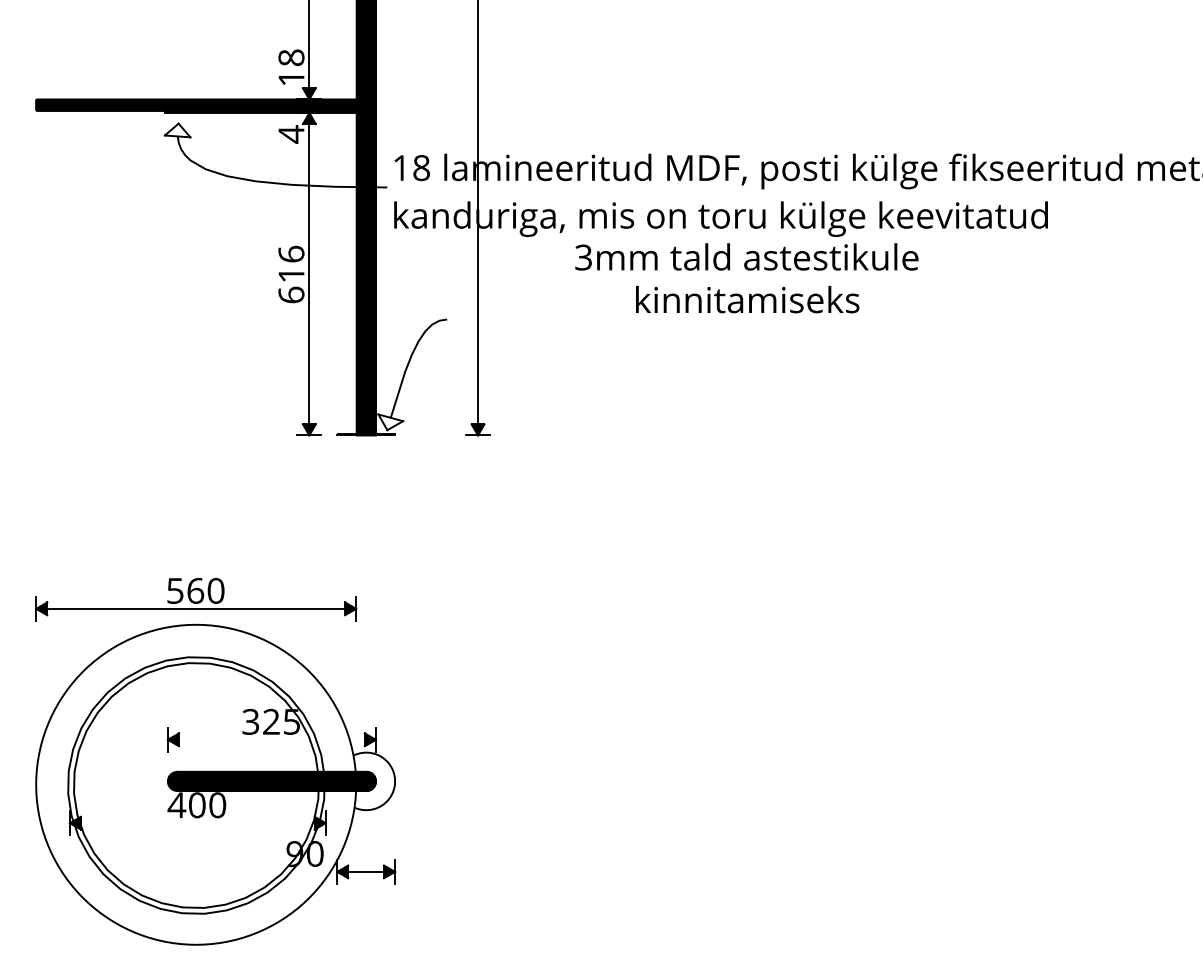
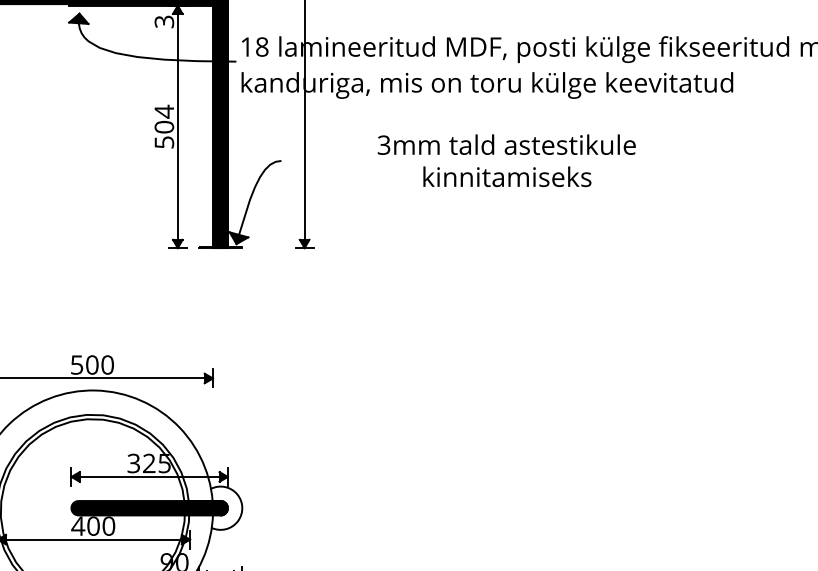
fill: (177, 130) -> (78, 18), added
text: (291, 134) -> (164, 21), 4 -> 3
text: (291, 273) -> (164, 126), 616 -> 504
text: (746, 278) -> (506, 160), moved
fill: (390, 422) -> (238, 238), added
text: (195, 590) -> (92, 364), 560 -> 500
line: (271, 739) -> (149, 476), added
line: (197, 823) -> (93, 539), added

